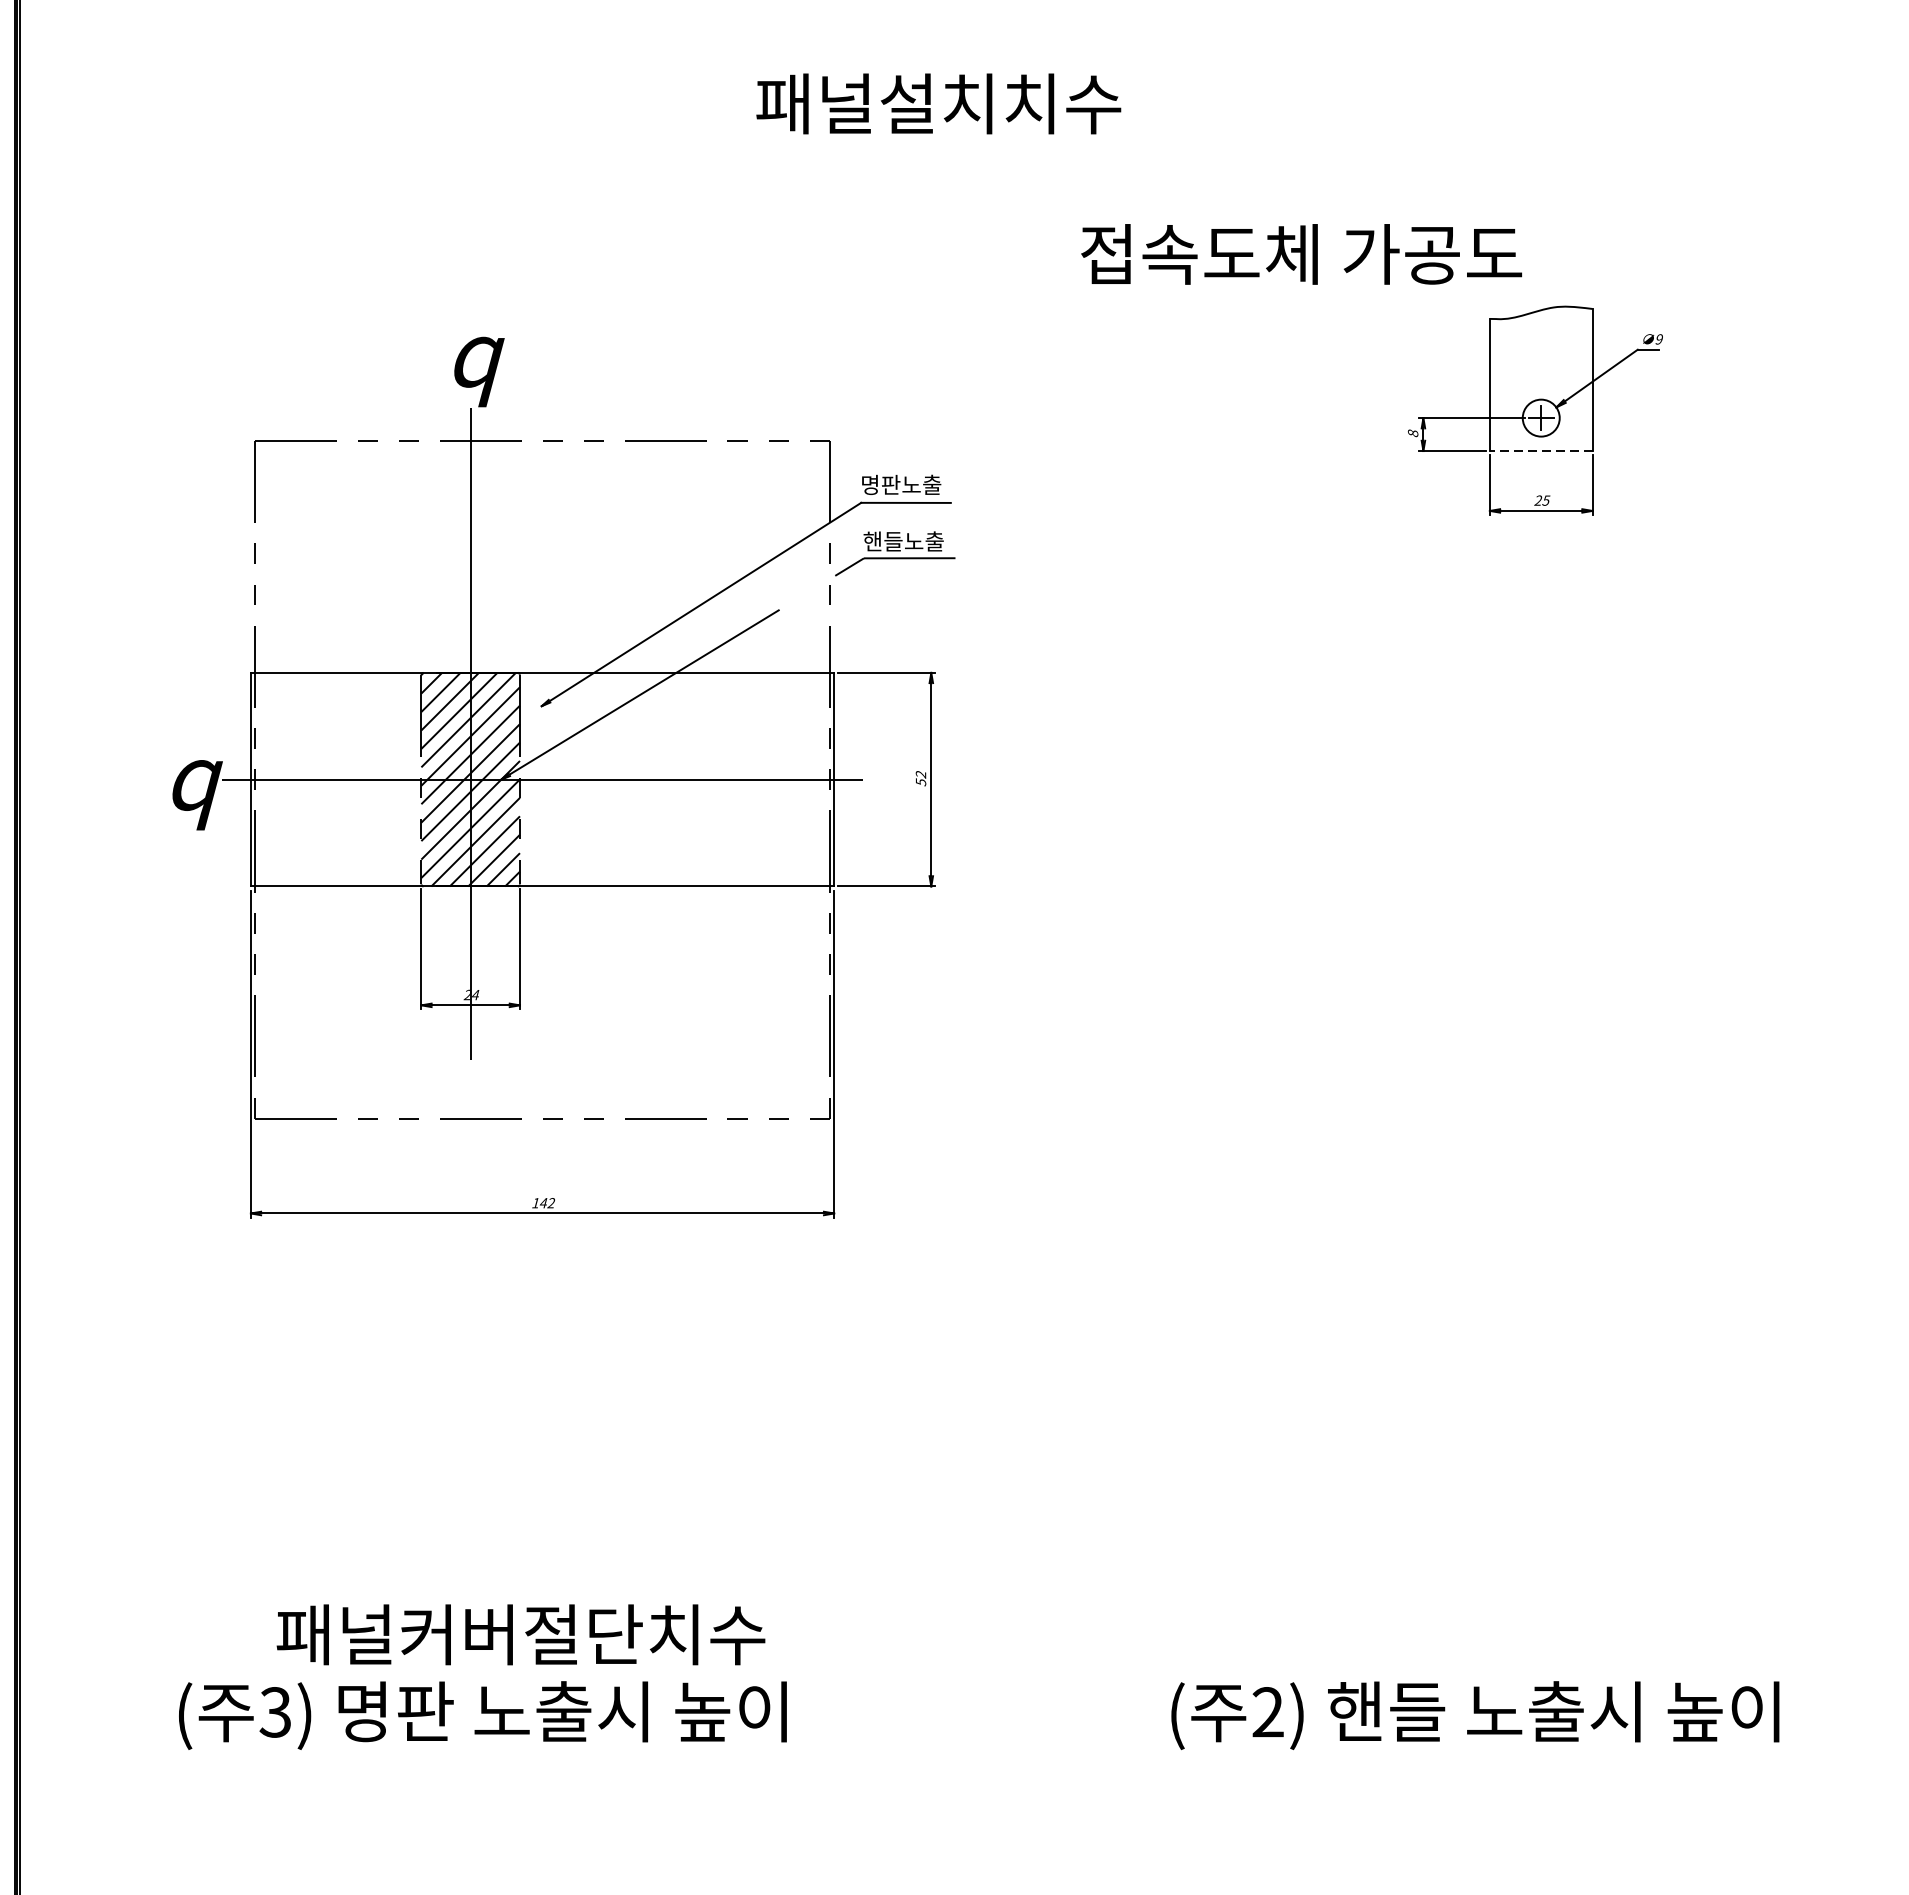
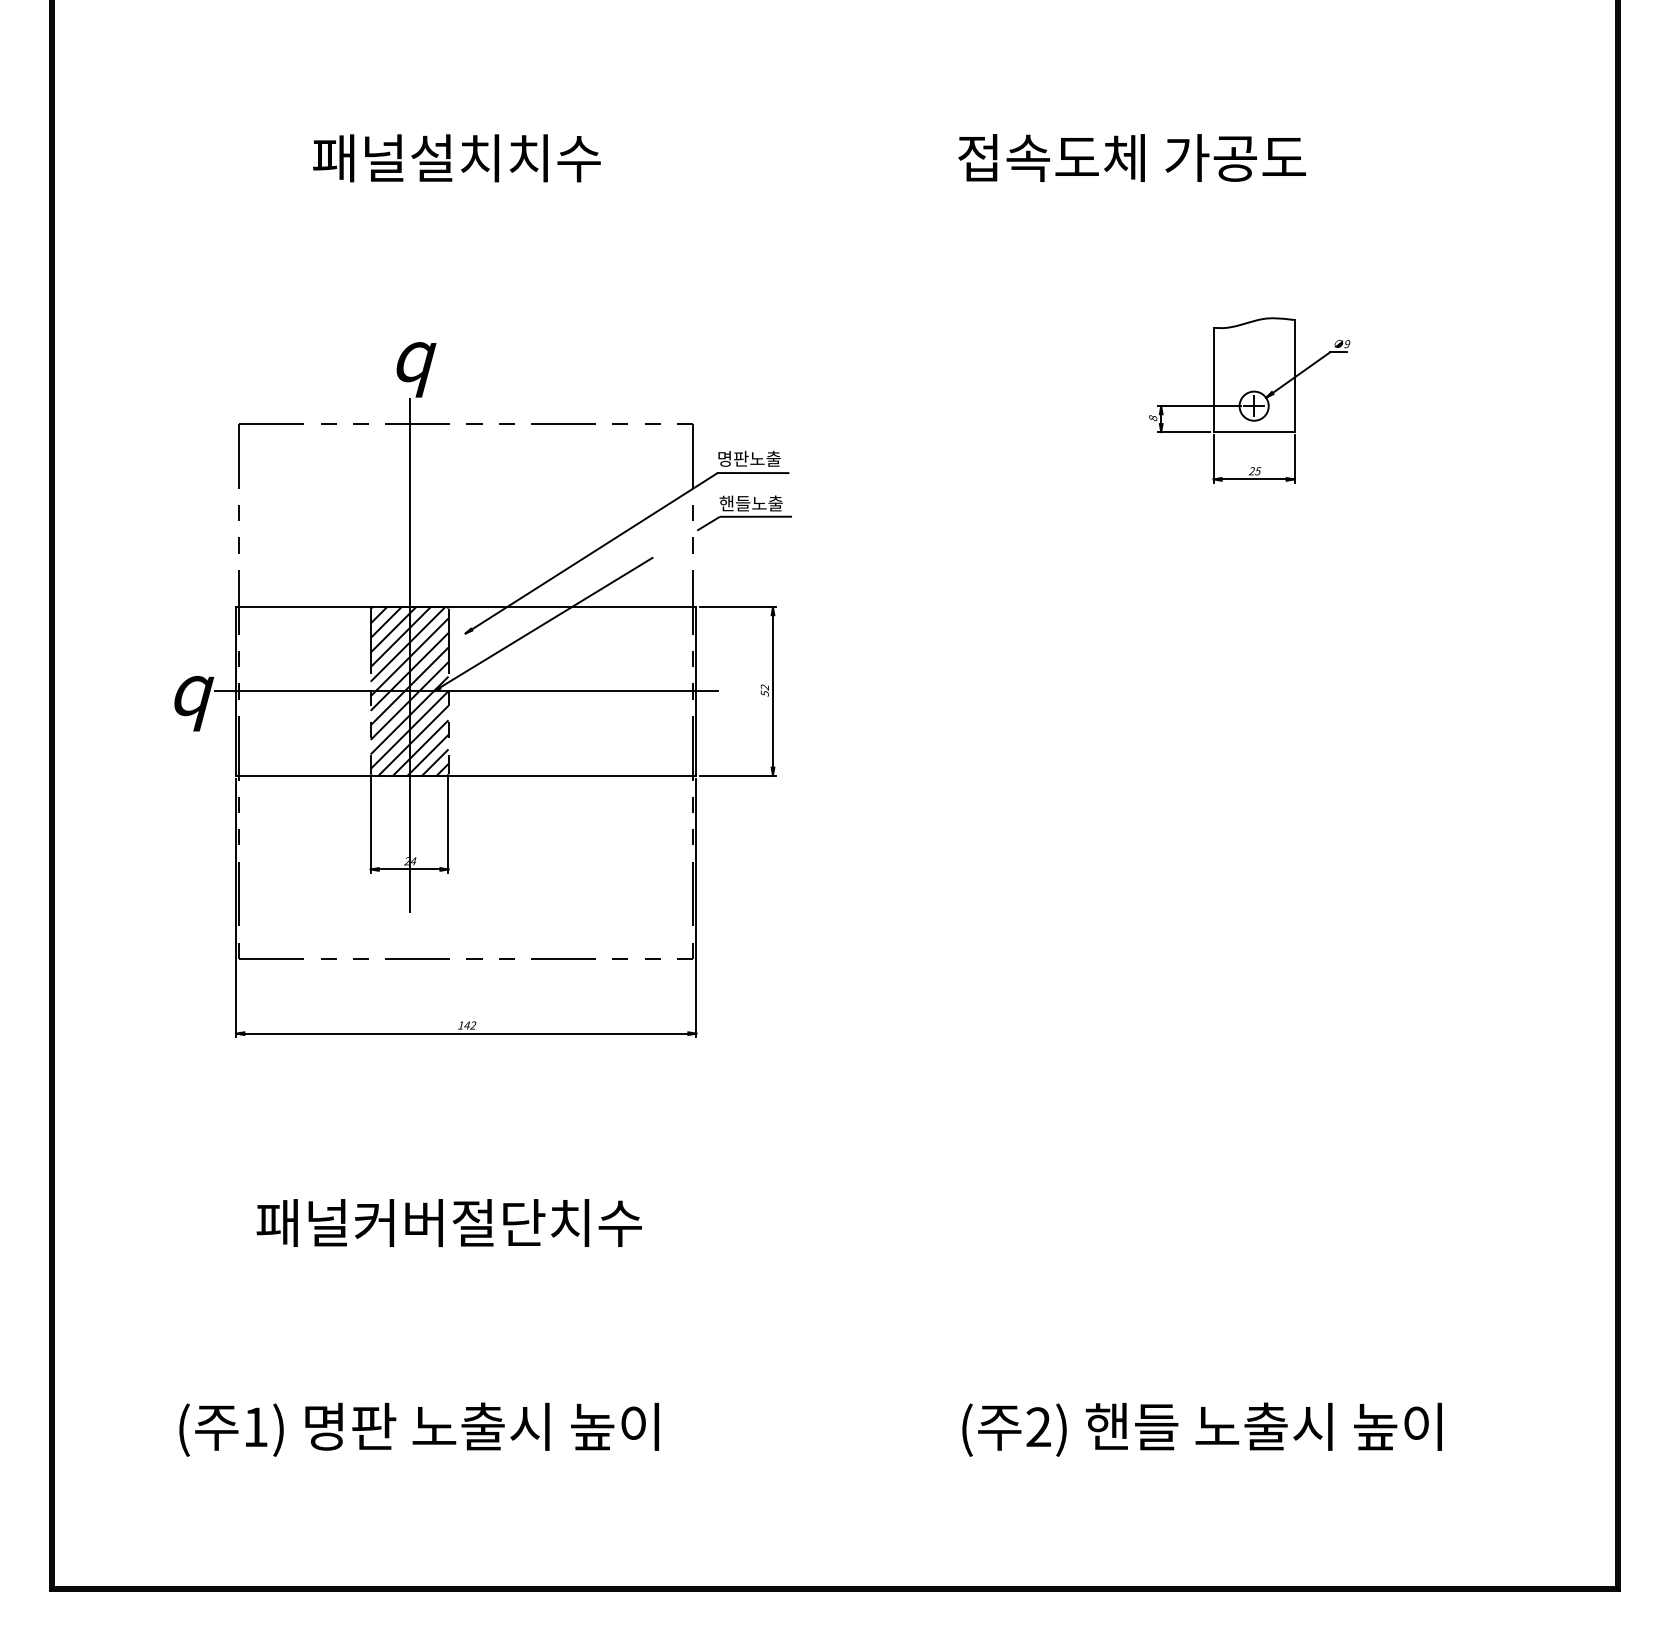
text: (938, 104) -> (456, 158), moved
text: (1300, 253) -> (1131, 157), moved
line: (1541, 451) -> (1254, 432), dashed -> solid
text: (519, 1634) -> (448, 1222), moved
text: (275, 1712) -> (255, 1427), 3) -> 1)

